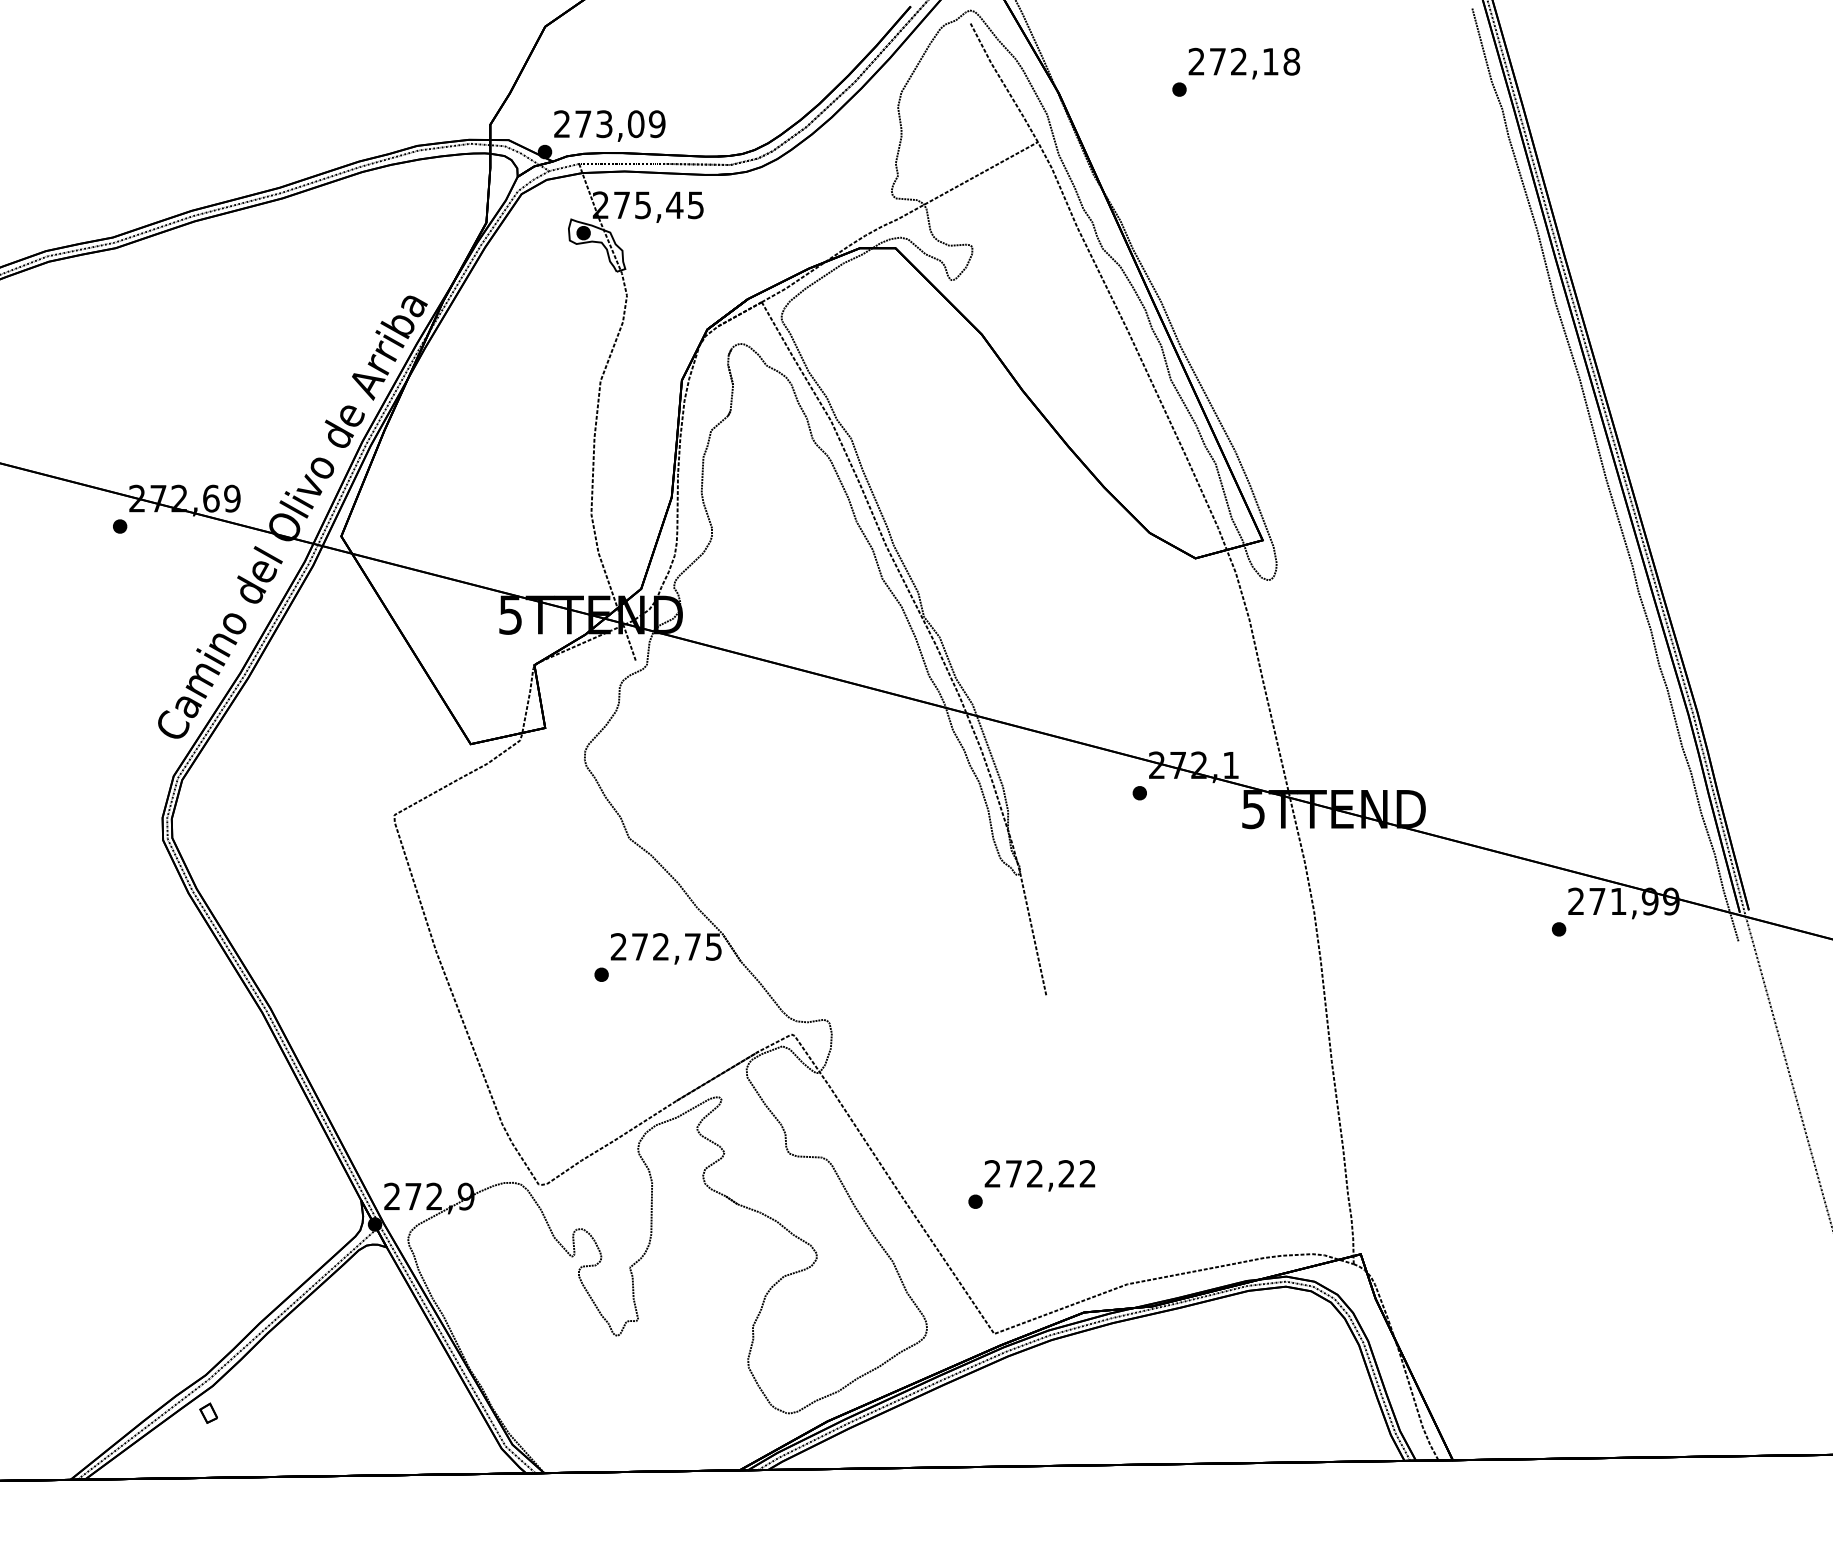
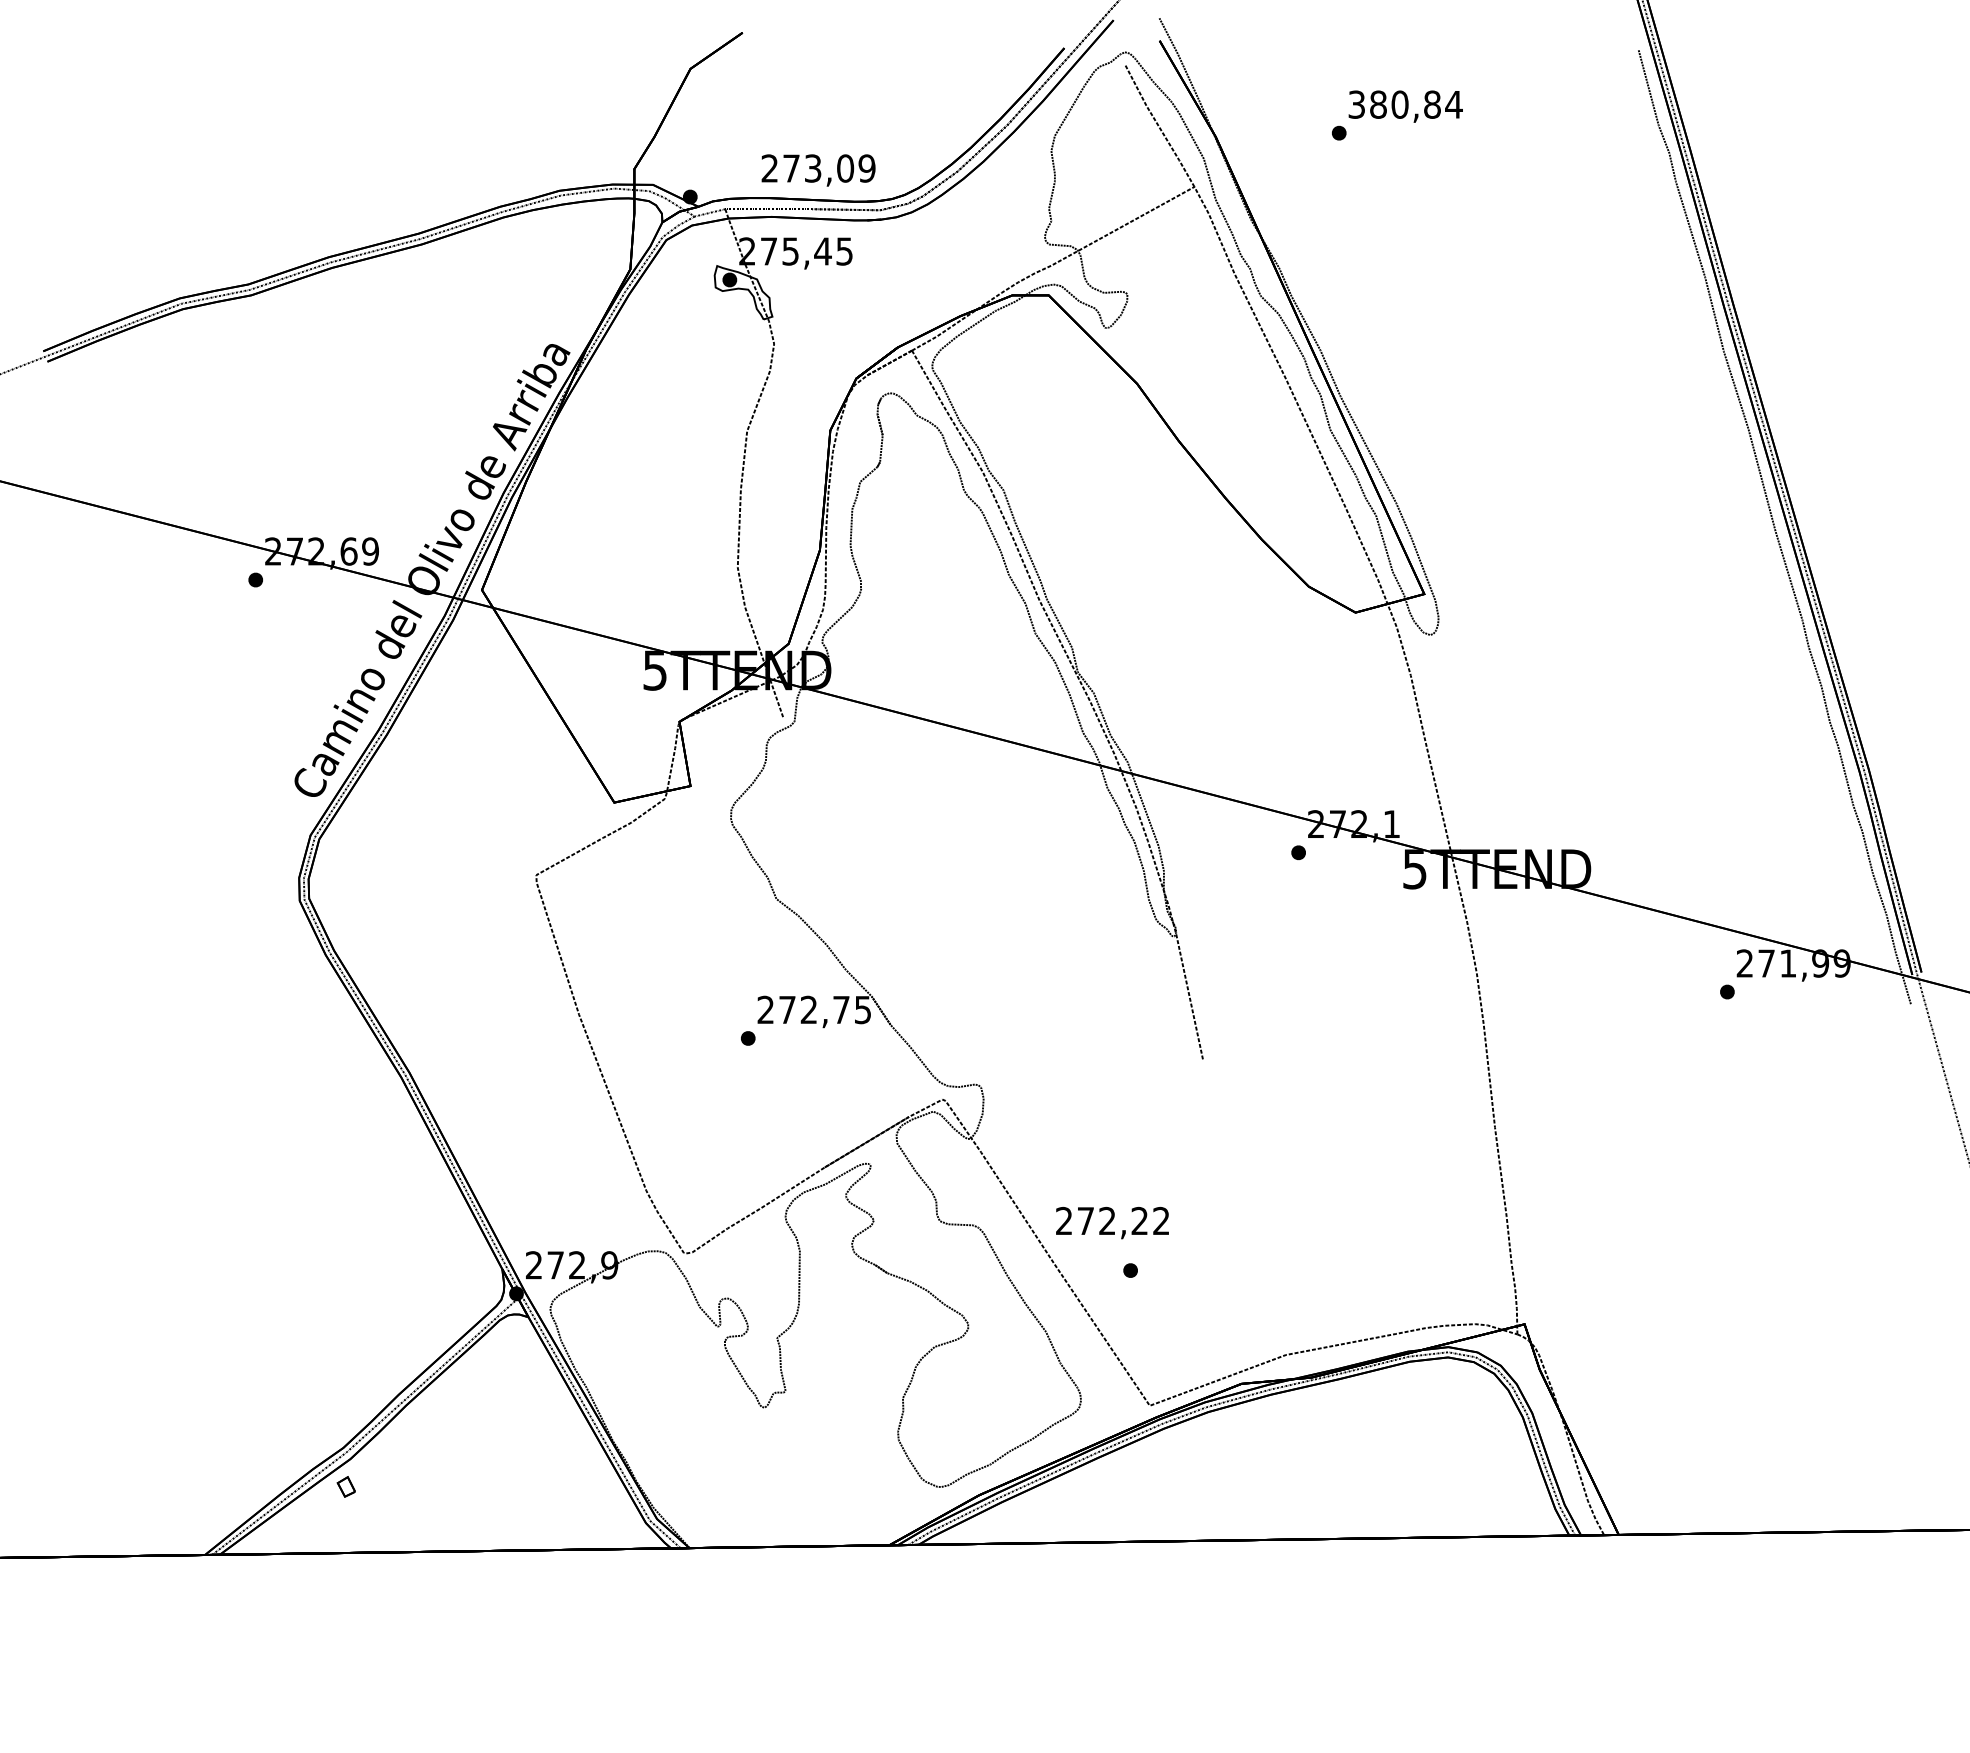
text: (1244, 61) -> (1405, 104), 272,18 -> 380,84
text: (609, 126) -> (818, 170), moved
text: (1039, 1176) -> (1112, 1223), moved

